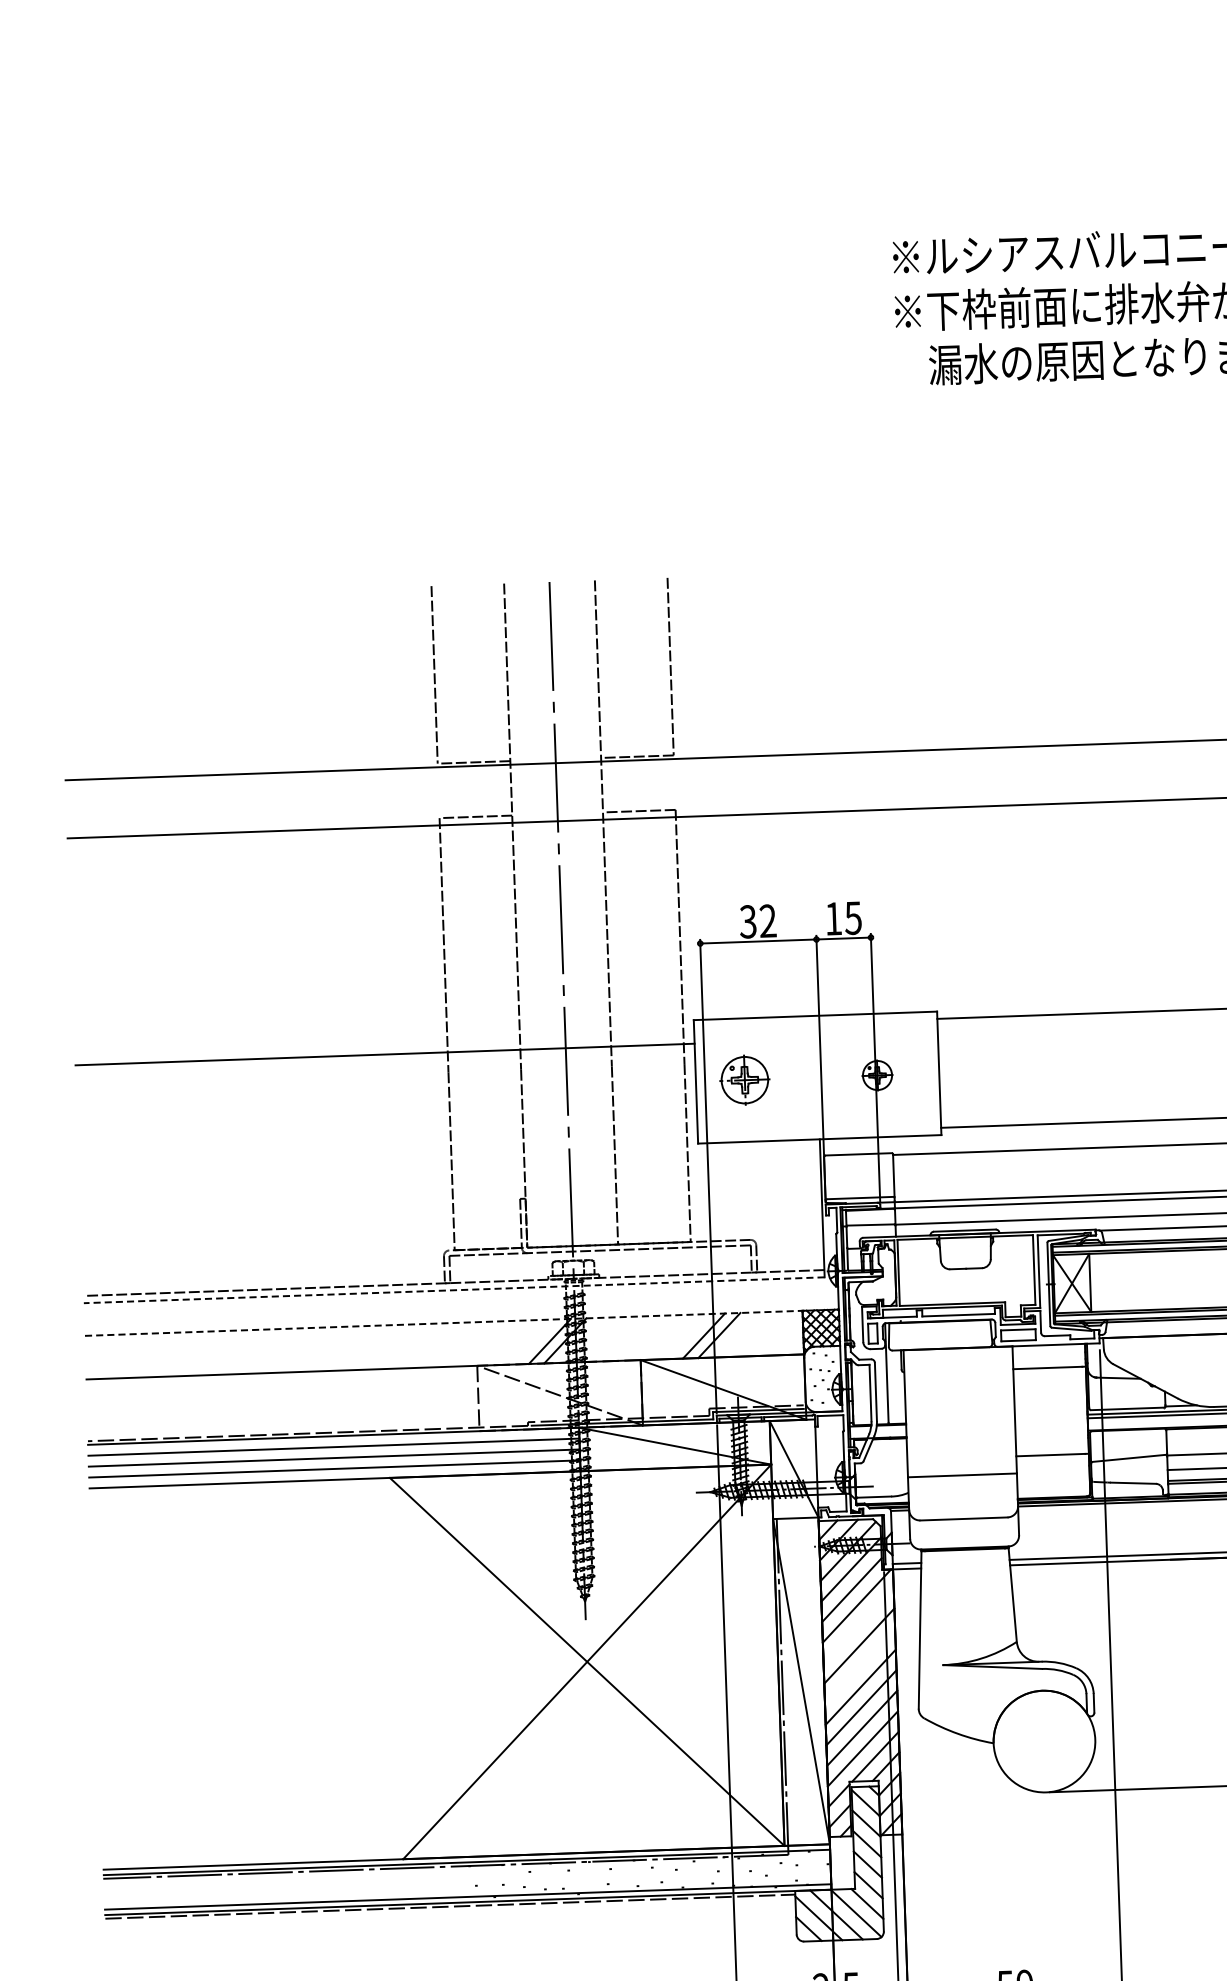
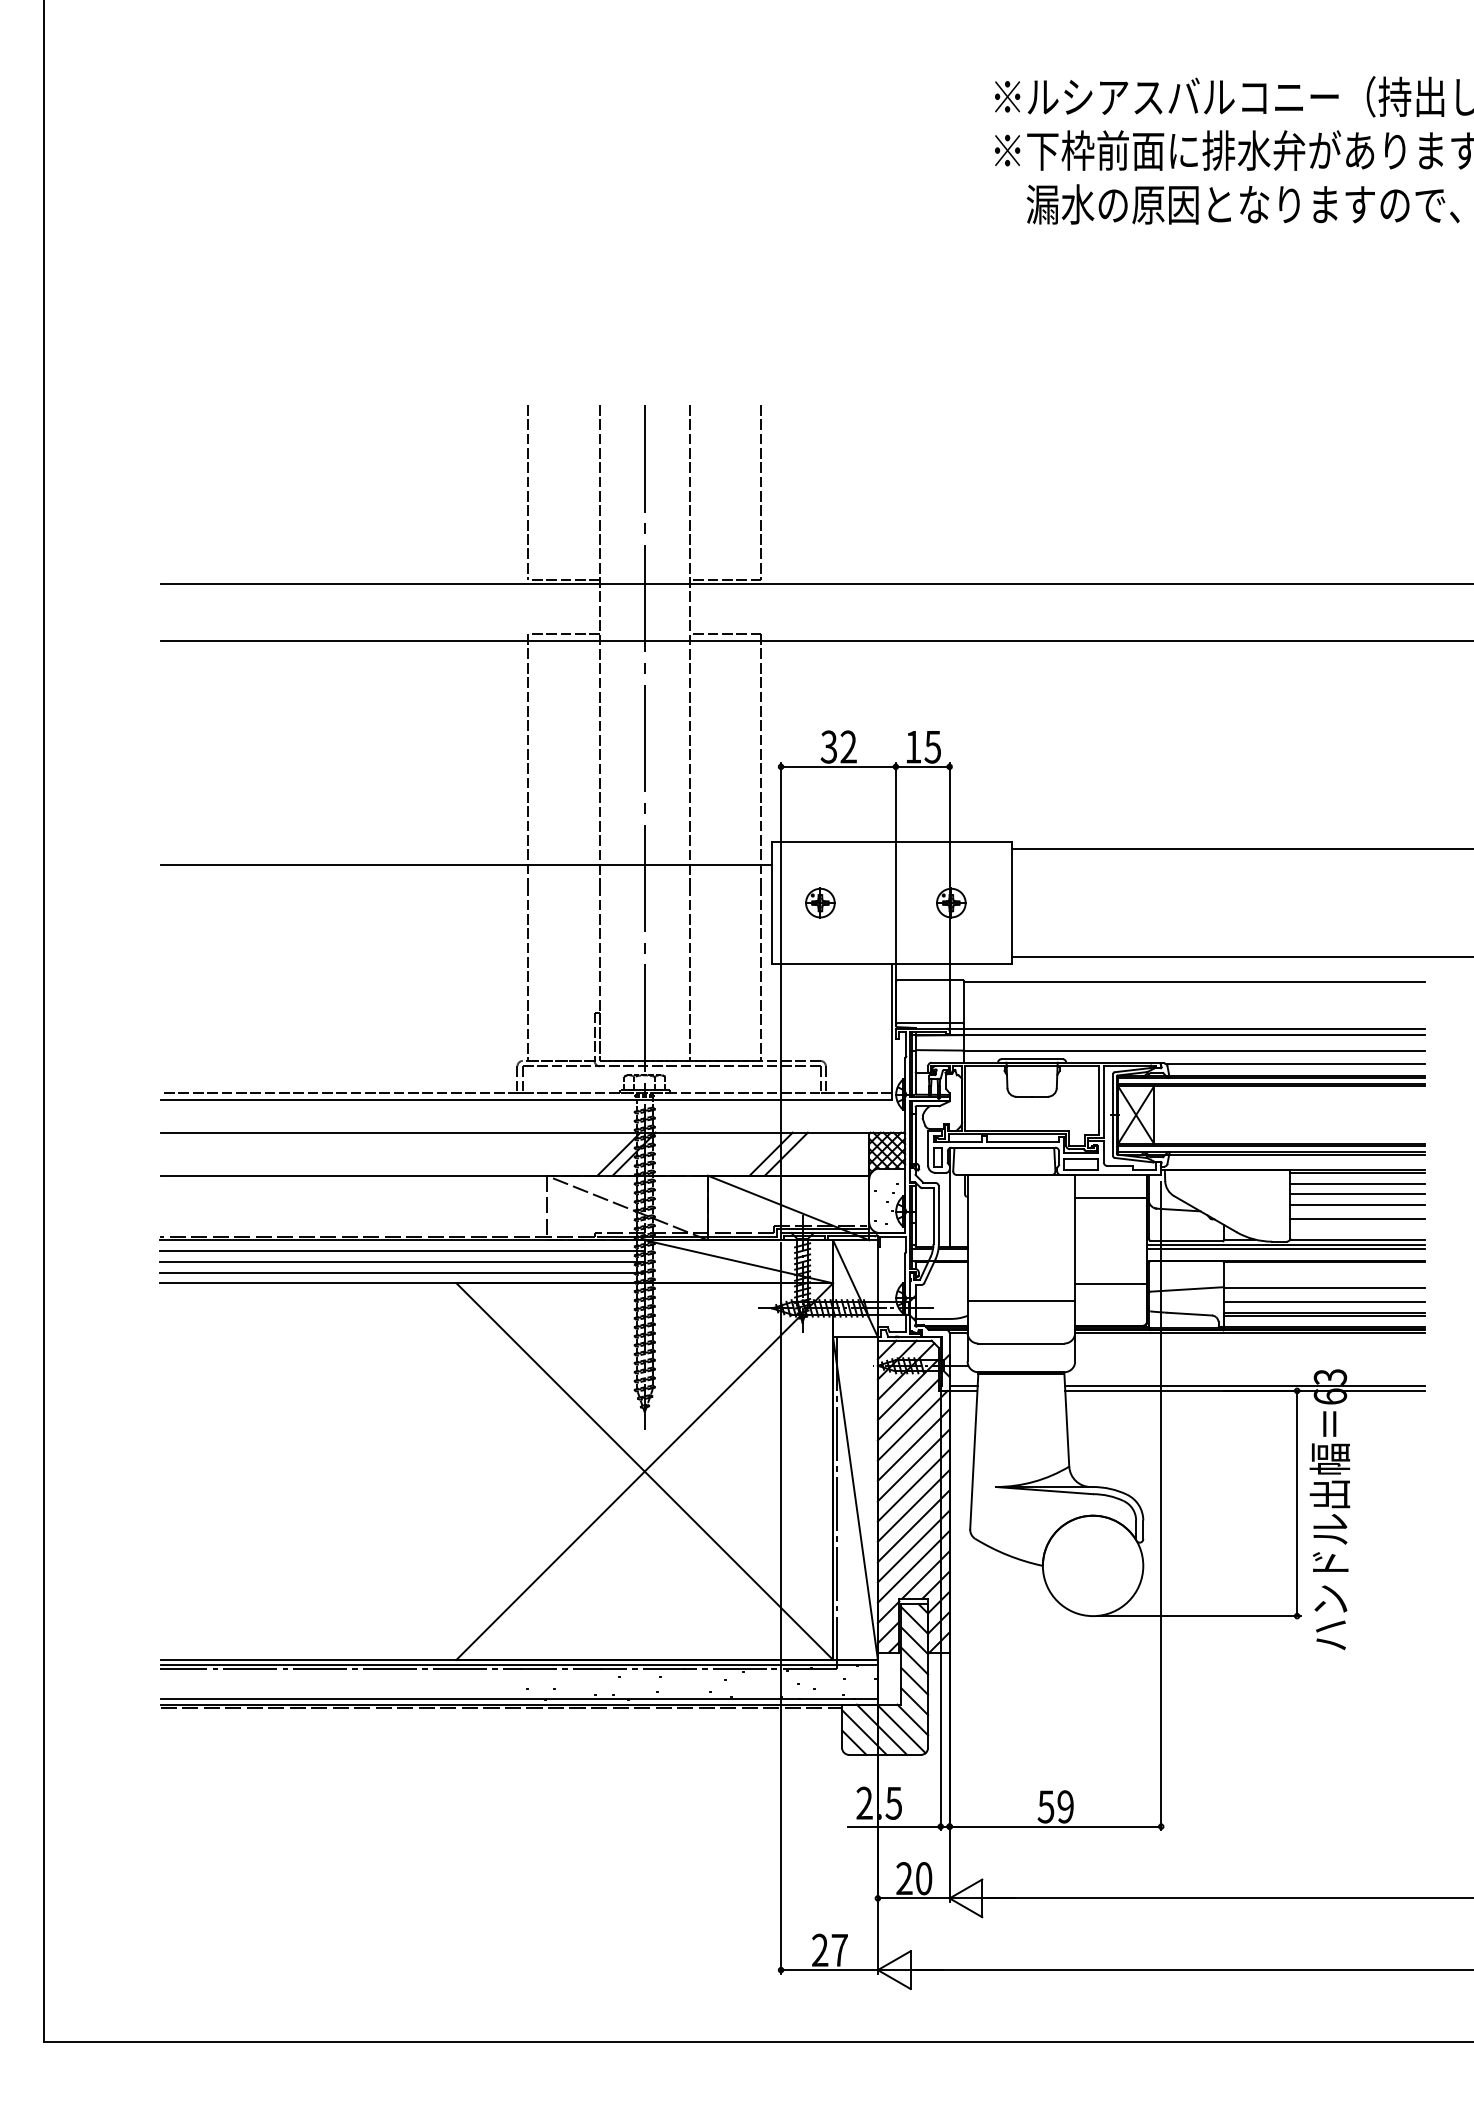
part: (745, 1079) -> (820, 902), size x0.62
line: (454, 1290) -> (526, 1100), dashed -> solid
line: (444, 1323) -> (515, 1132), dashed -> solid
line: (858, 1624) -> (913, 1444), added
line: (859, 1666) -> (913, 1485), added

